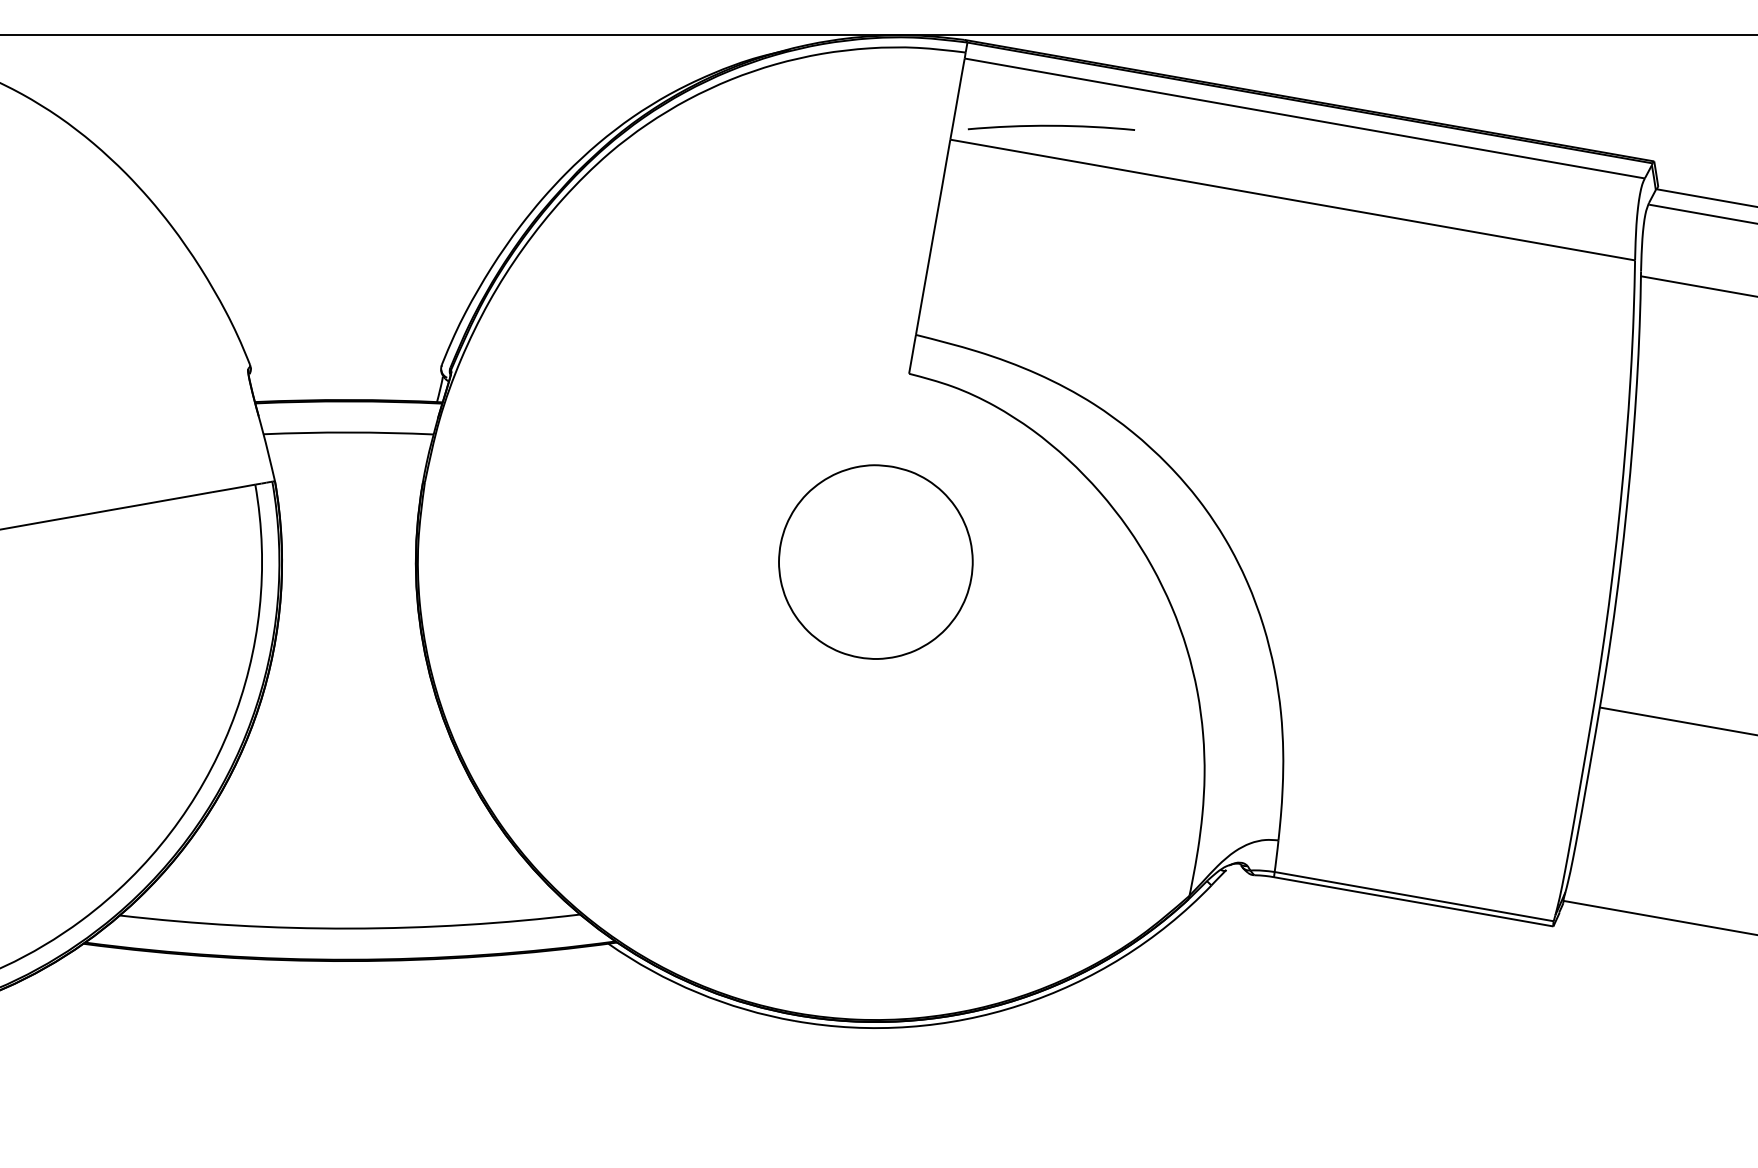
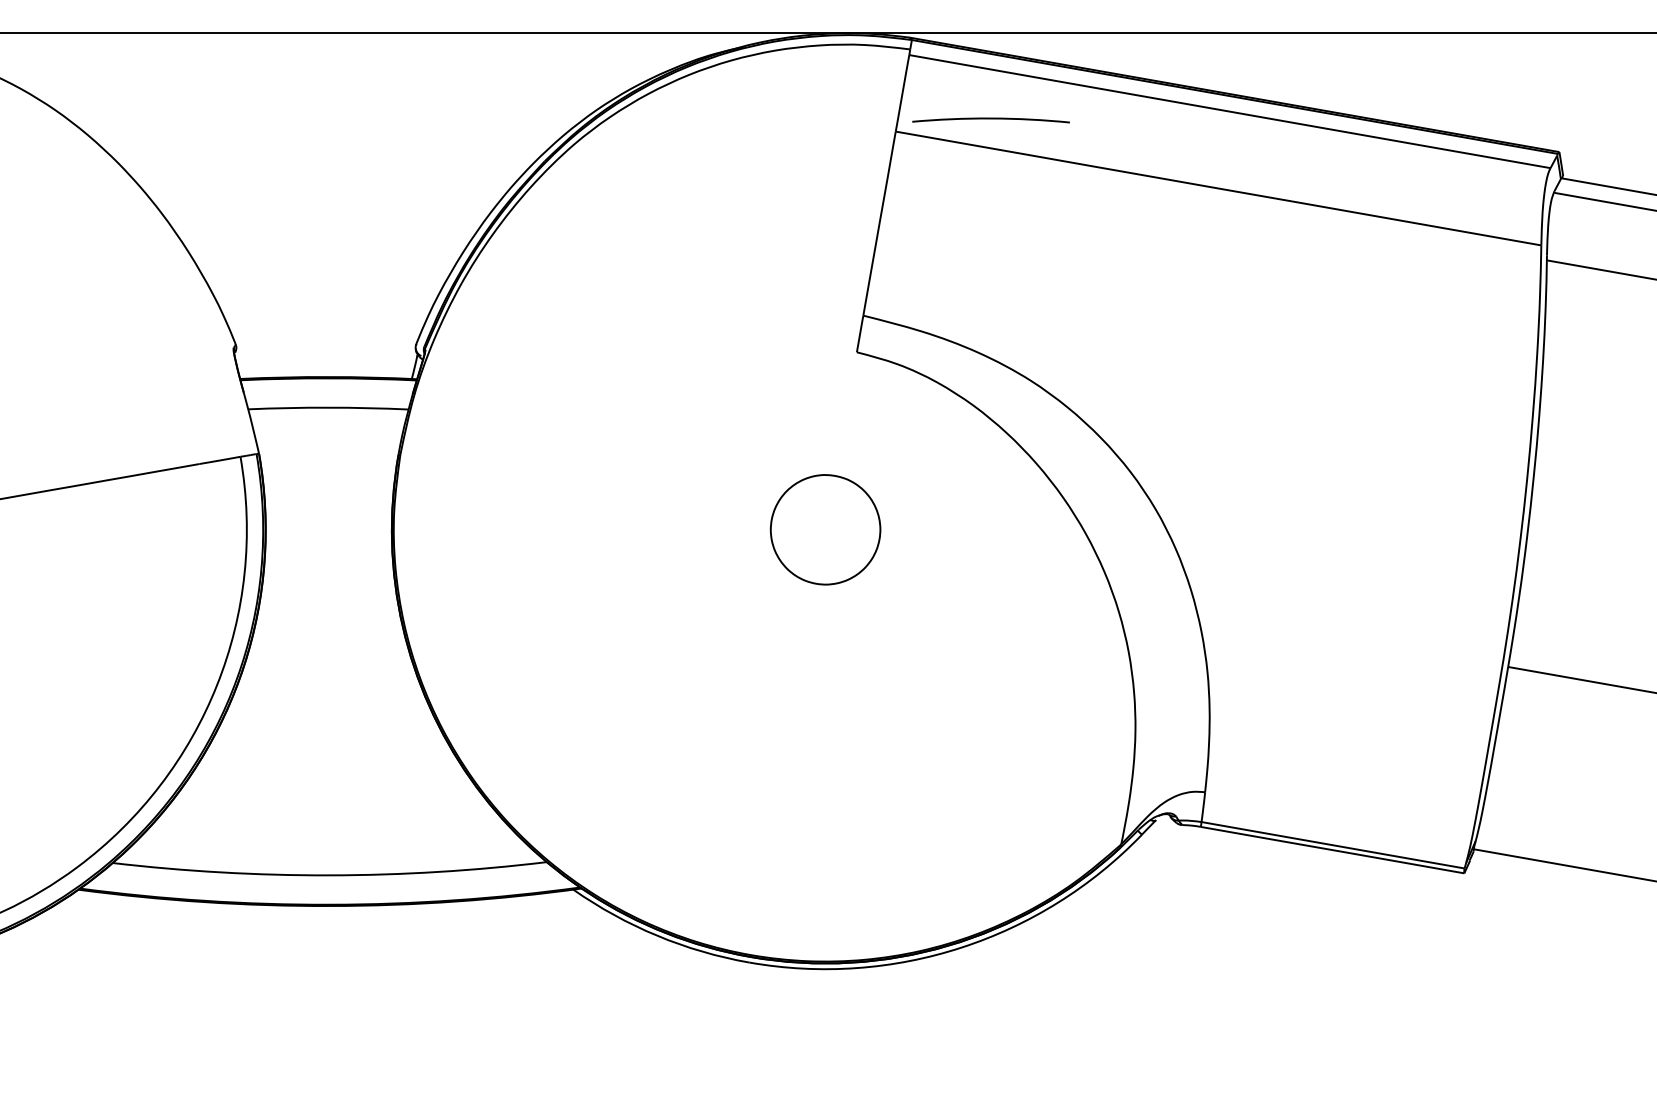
part: (875, 561) -> (825, 529), size x0.6

